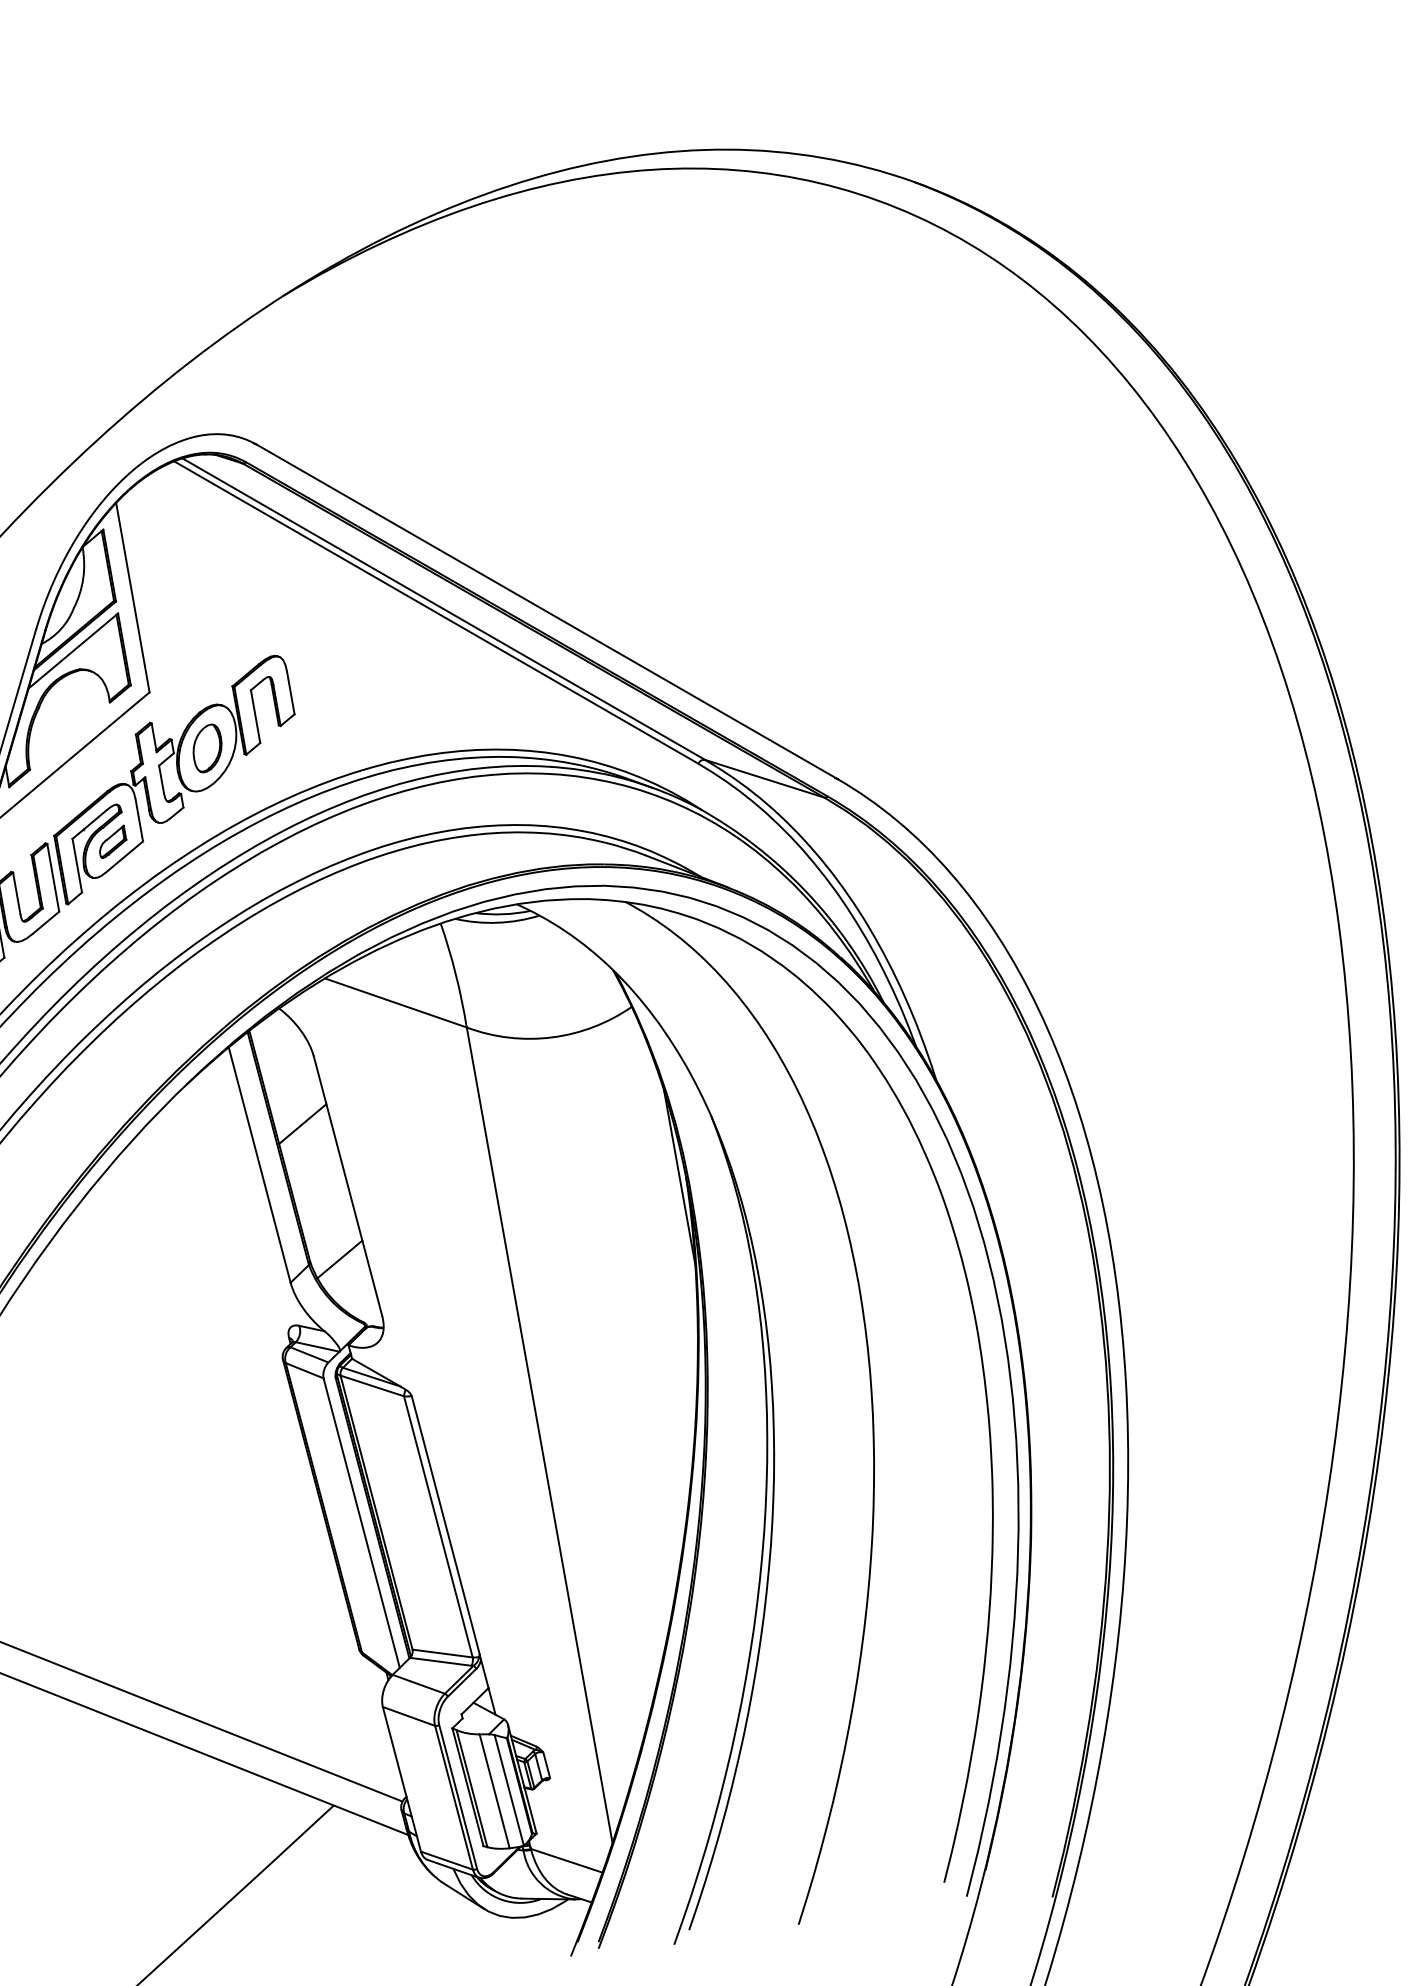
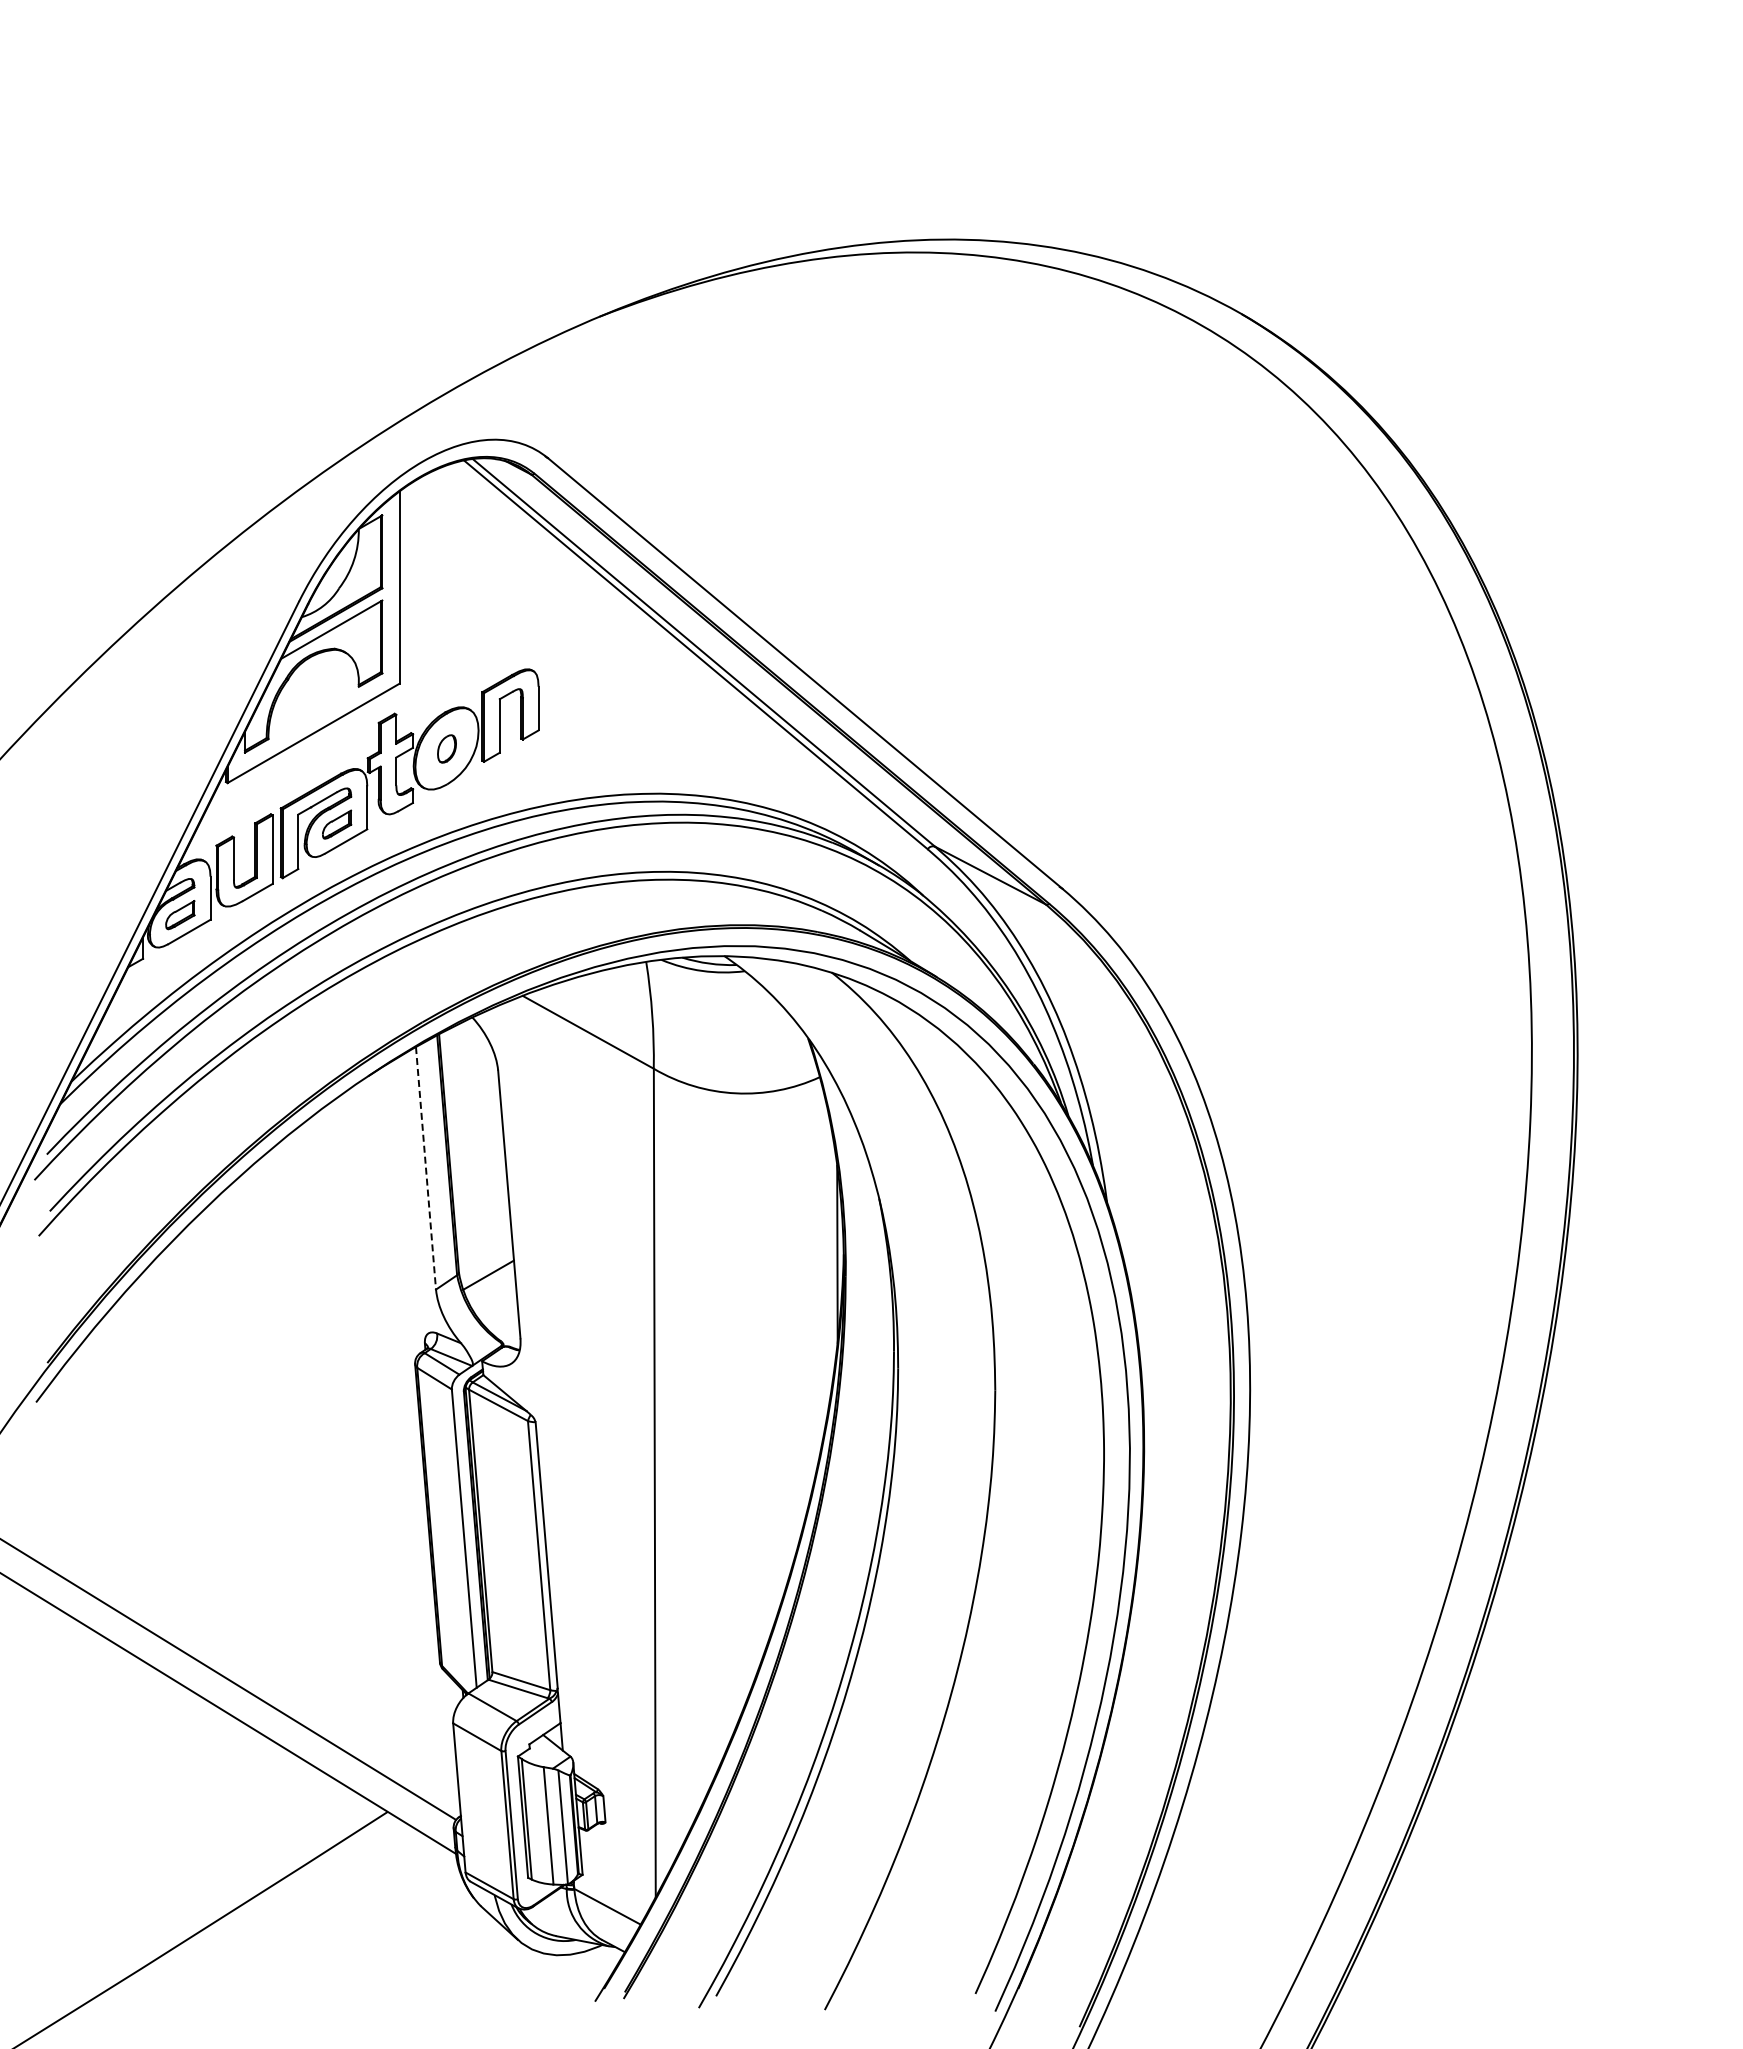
part: (206, 748) -> (446, 748), size x0.6
line: (302, 1123) -> (475, 1134), removed
line: (259, 1165) -> (425, 1168), solid -> dashed

